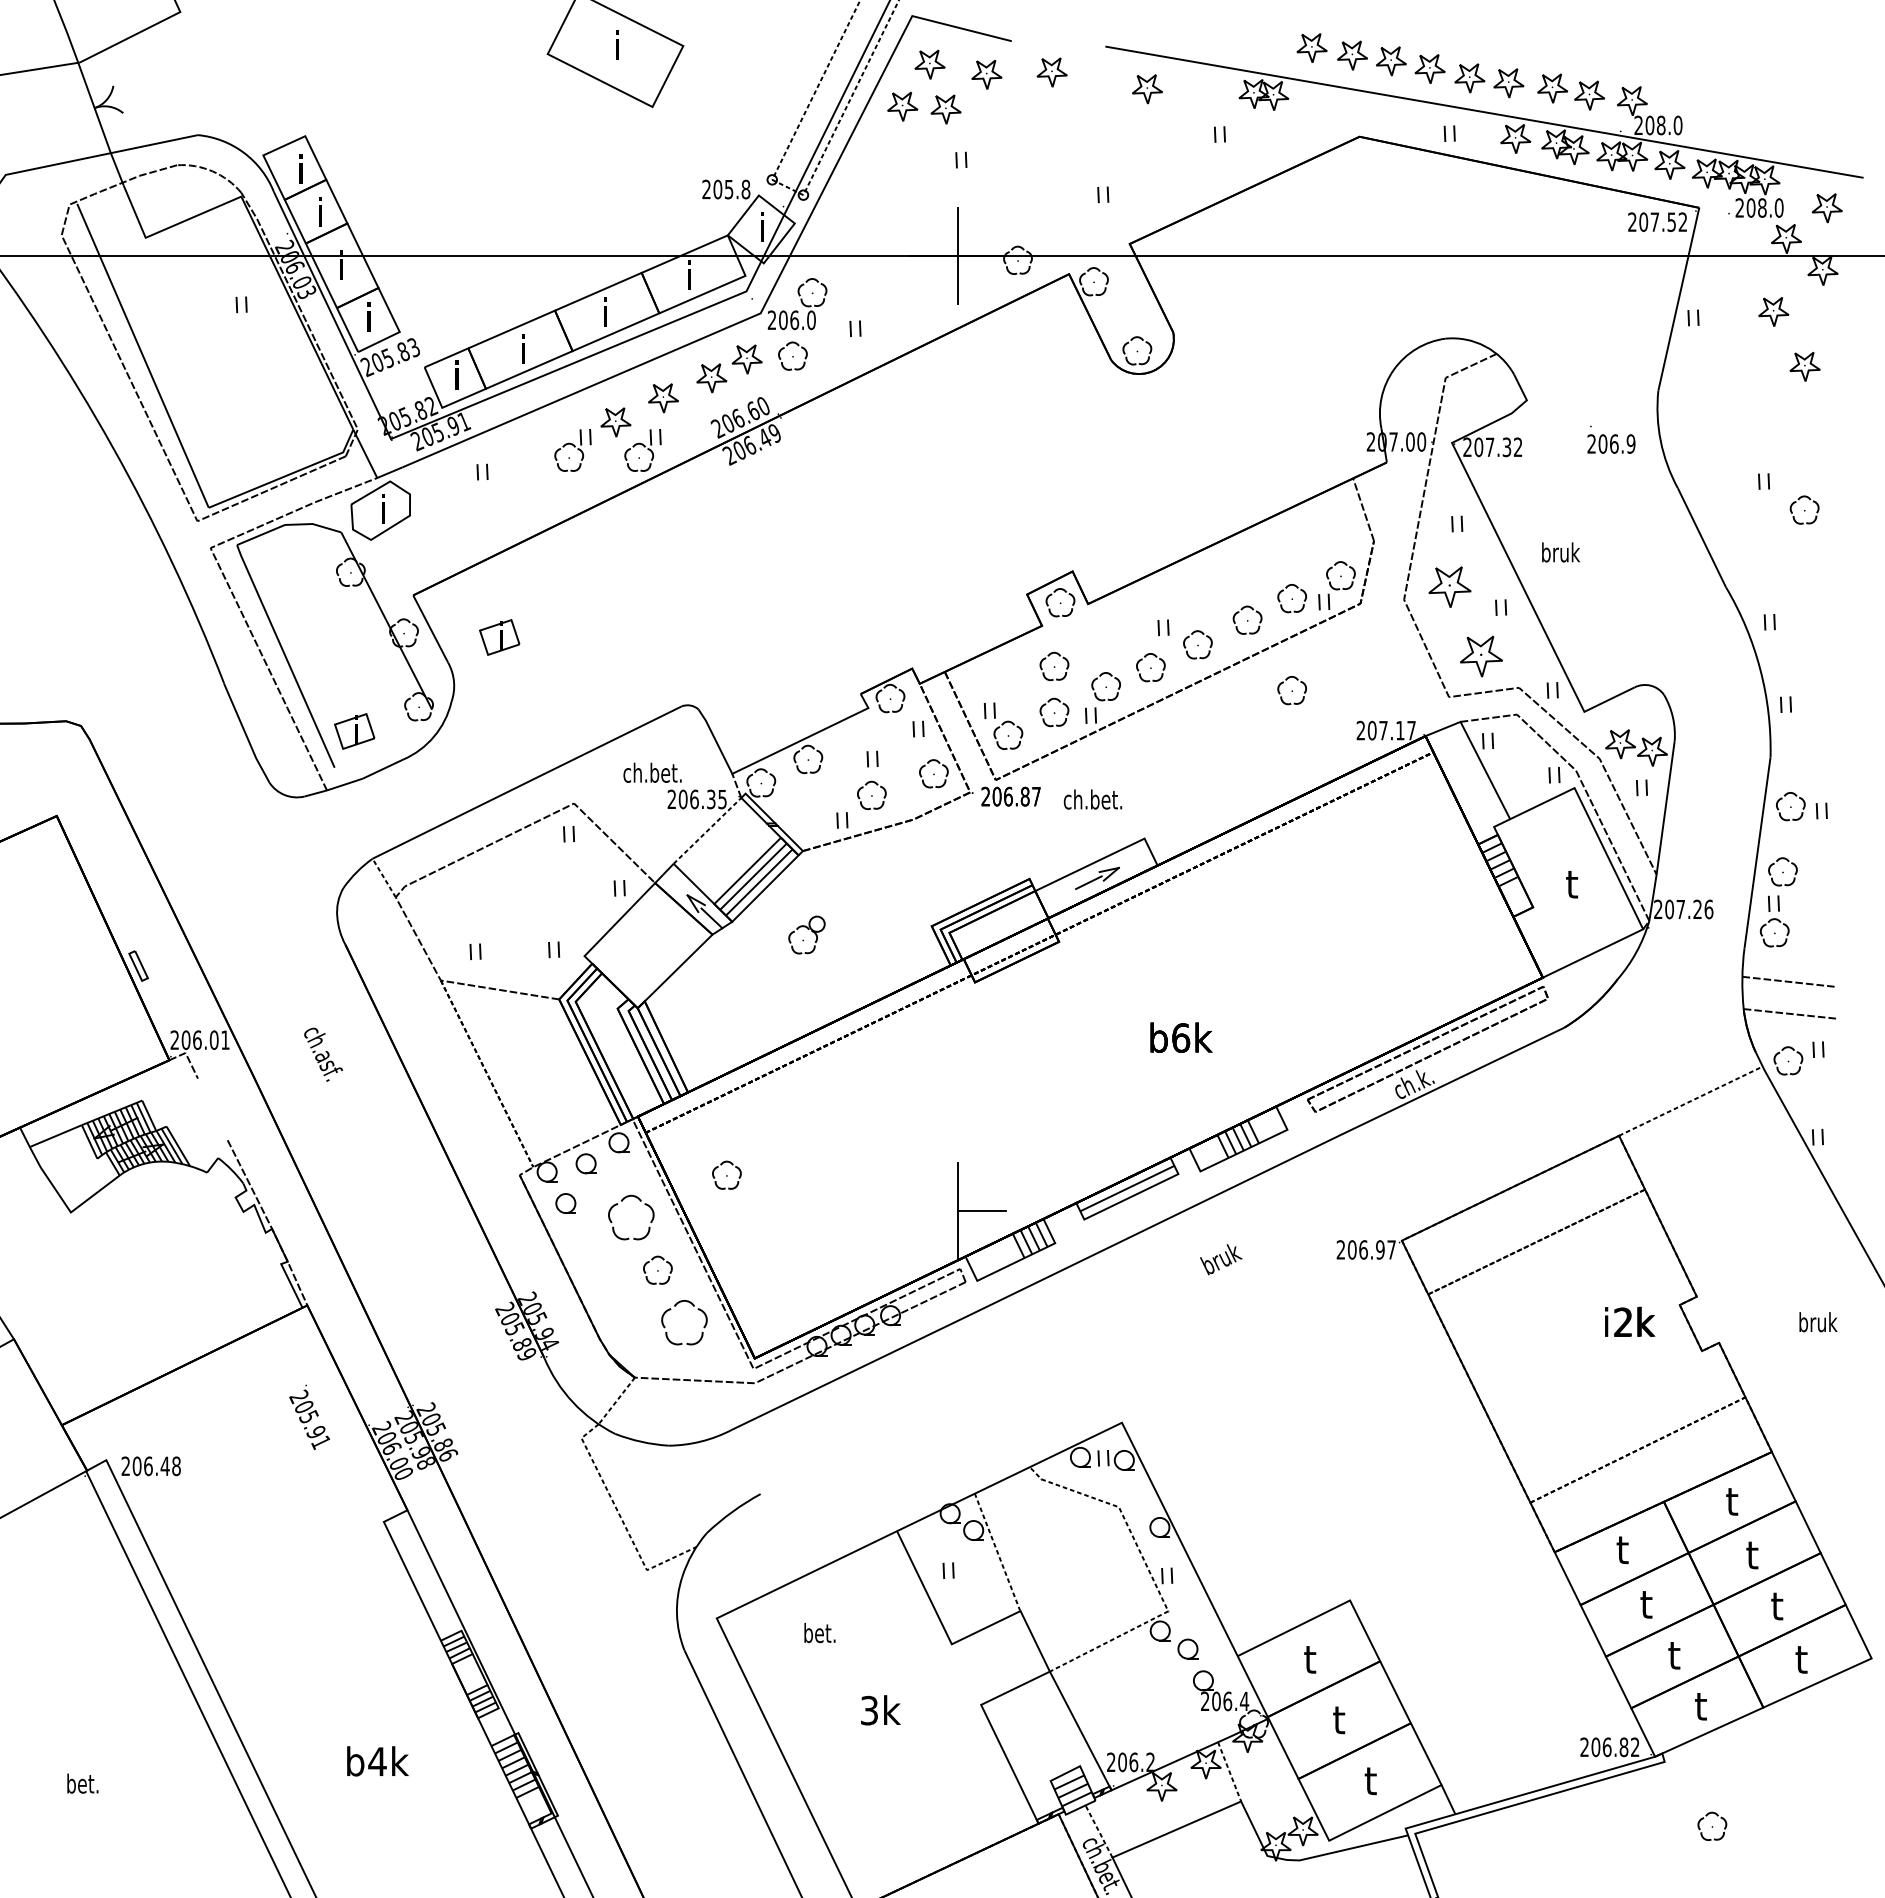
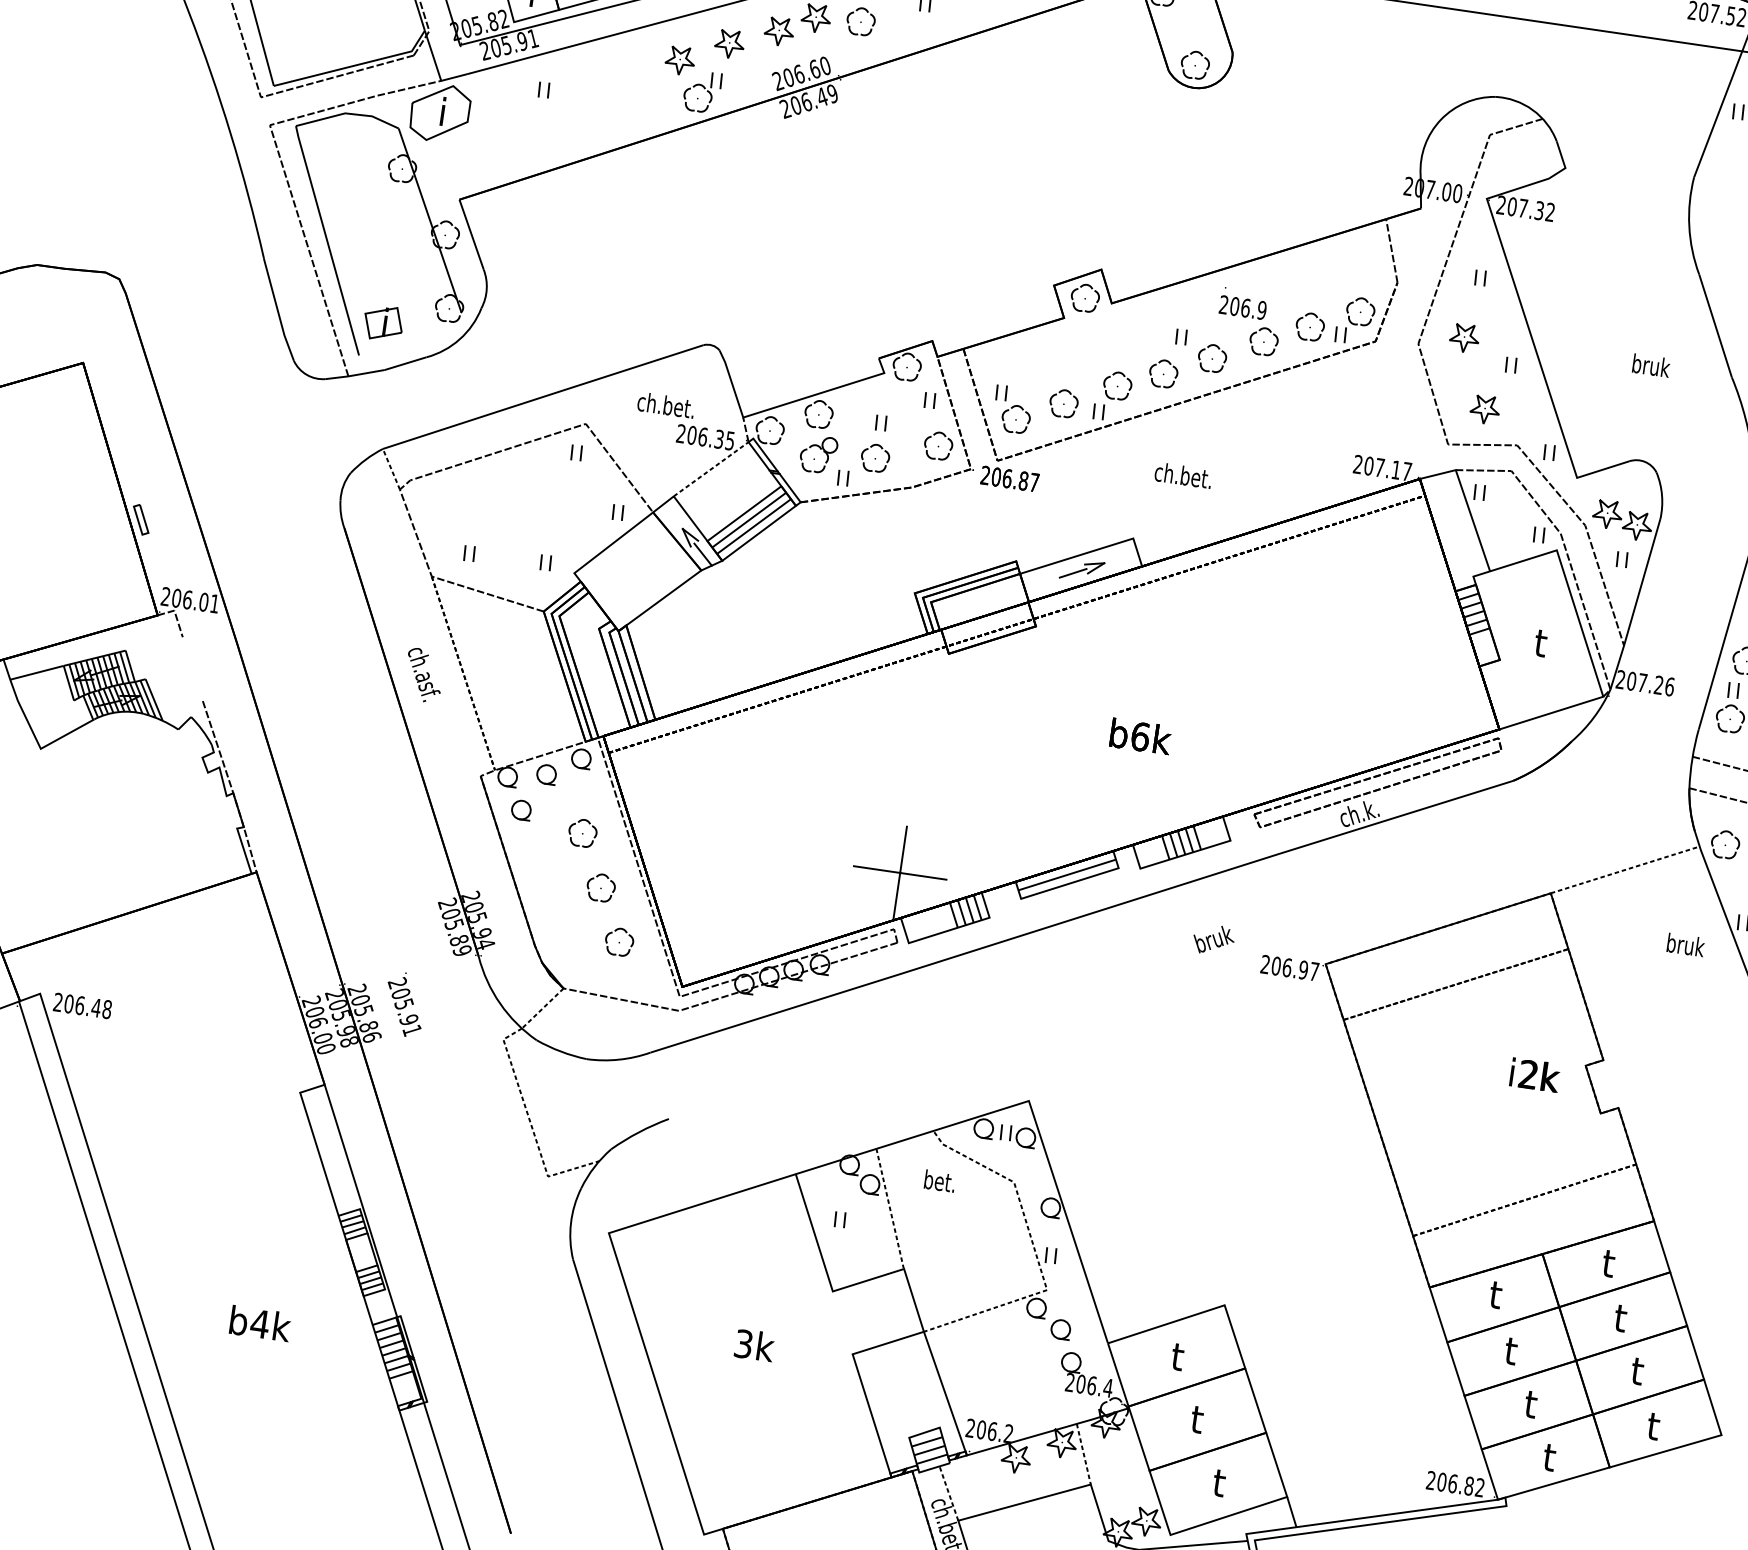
text: (1611, 439) -> (1243, 303), moved
part: (572, 450) -> (634, 81), removed
text: (1560, 552) -> (1650, 365), moved
part: (1449, 587) -> (1464, 338), size x0.71
part: (499, 637) -> (537, 252), removed
part: (1480, 656) -> (1484, 409), size x0.71
part: (1054, 666) -> (1070, 359), removed
part: (1291, 690) -> (1296, 415), removed
text: (1092, 799) -> (1182, 475), moved
part: (806, 934) -> (818, 453), moved
text: (323, 1054) -> (423, 675), moved
part: (726, 1174) -> (681, 804), removed
line: (934, 1211) -> (877, 869), added
part: (631, 1217) -> (582, 832), size x0.62
text: (1221, 1259) -> (1214, 939), moved
part: (684, 1321) -> (619, 941), size x0.62
text: (1818, 1322) -> (1686, 945), moved
text: (309, 1416) -> (404, 1003), moved
text: (819, 1633) -> (939, 1181), moved

